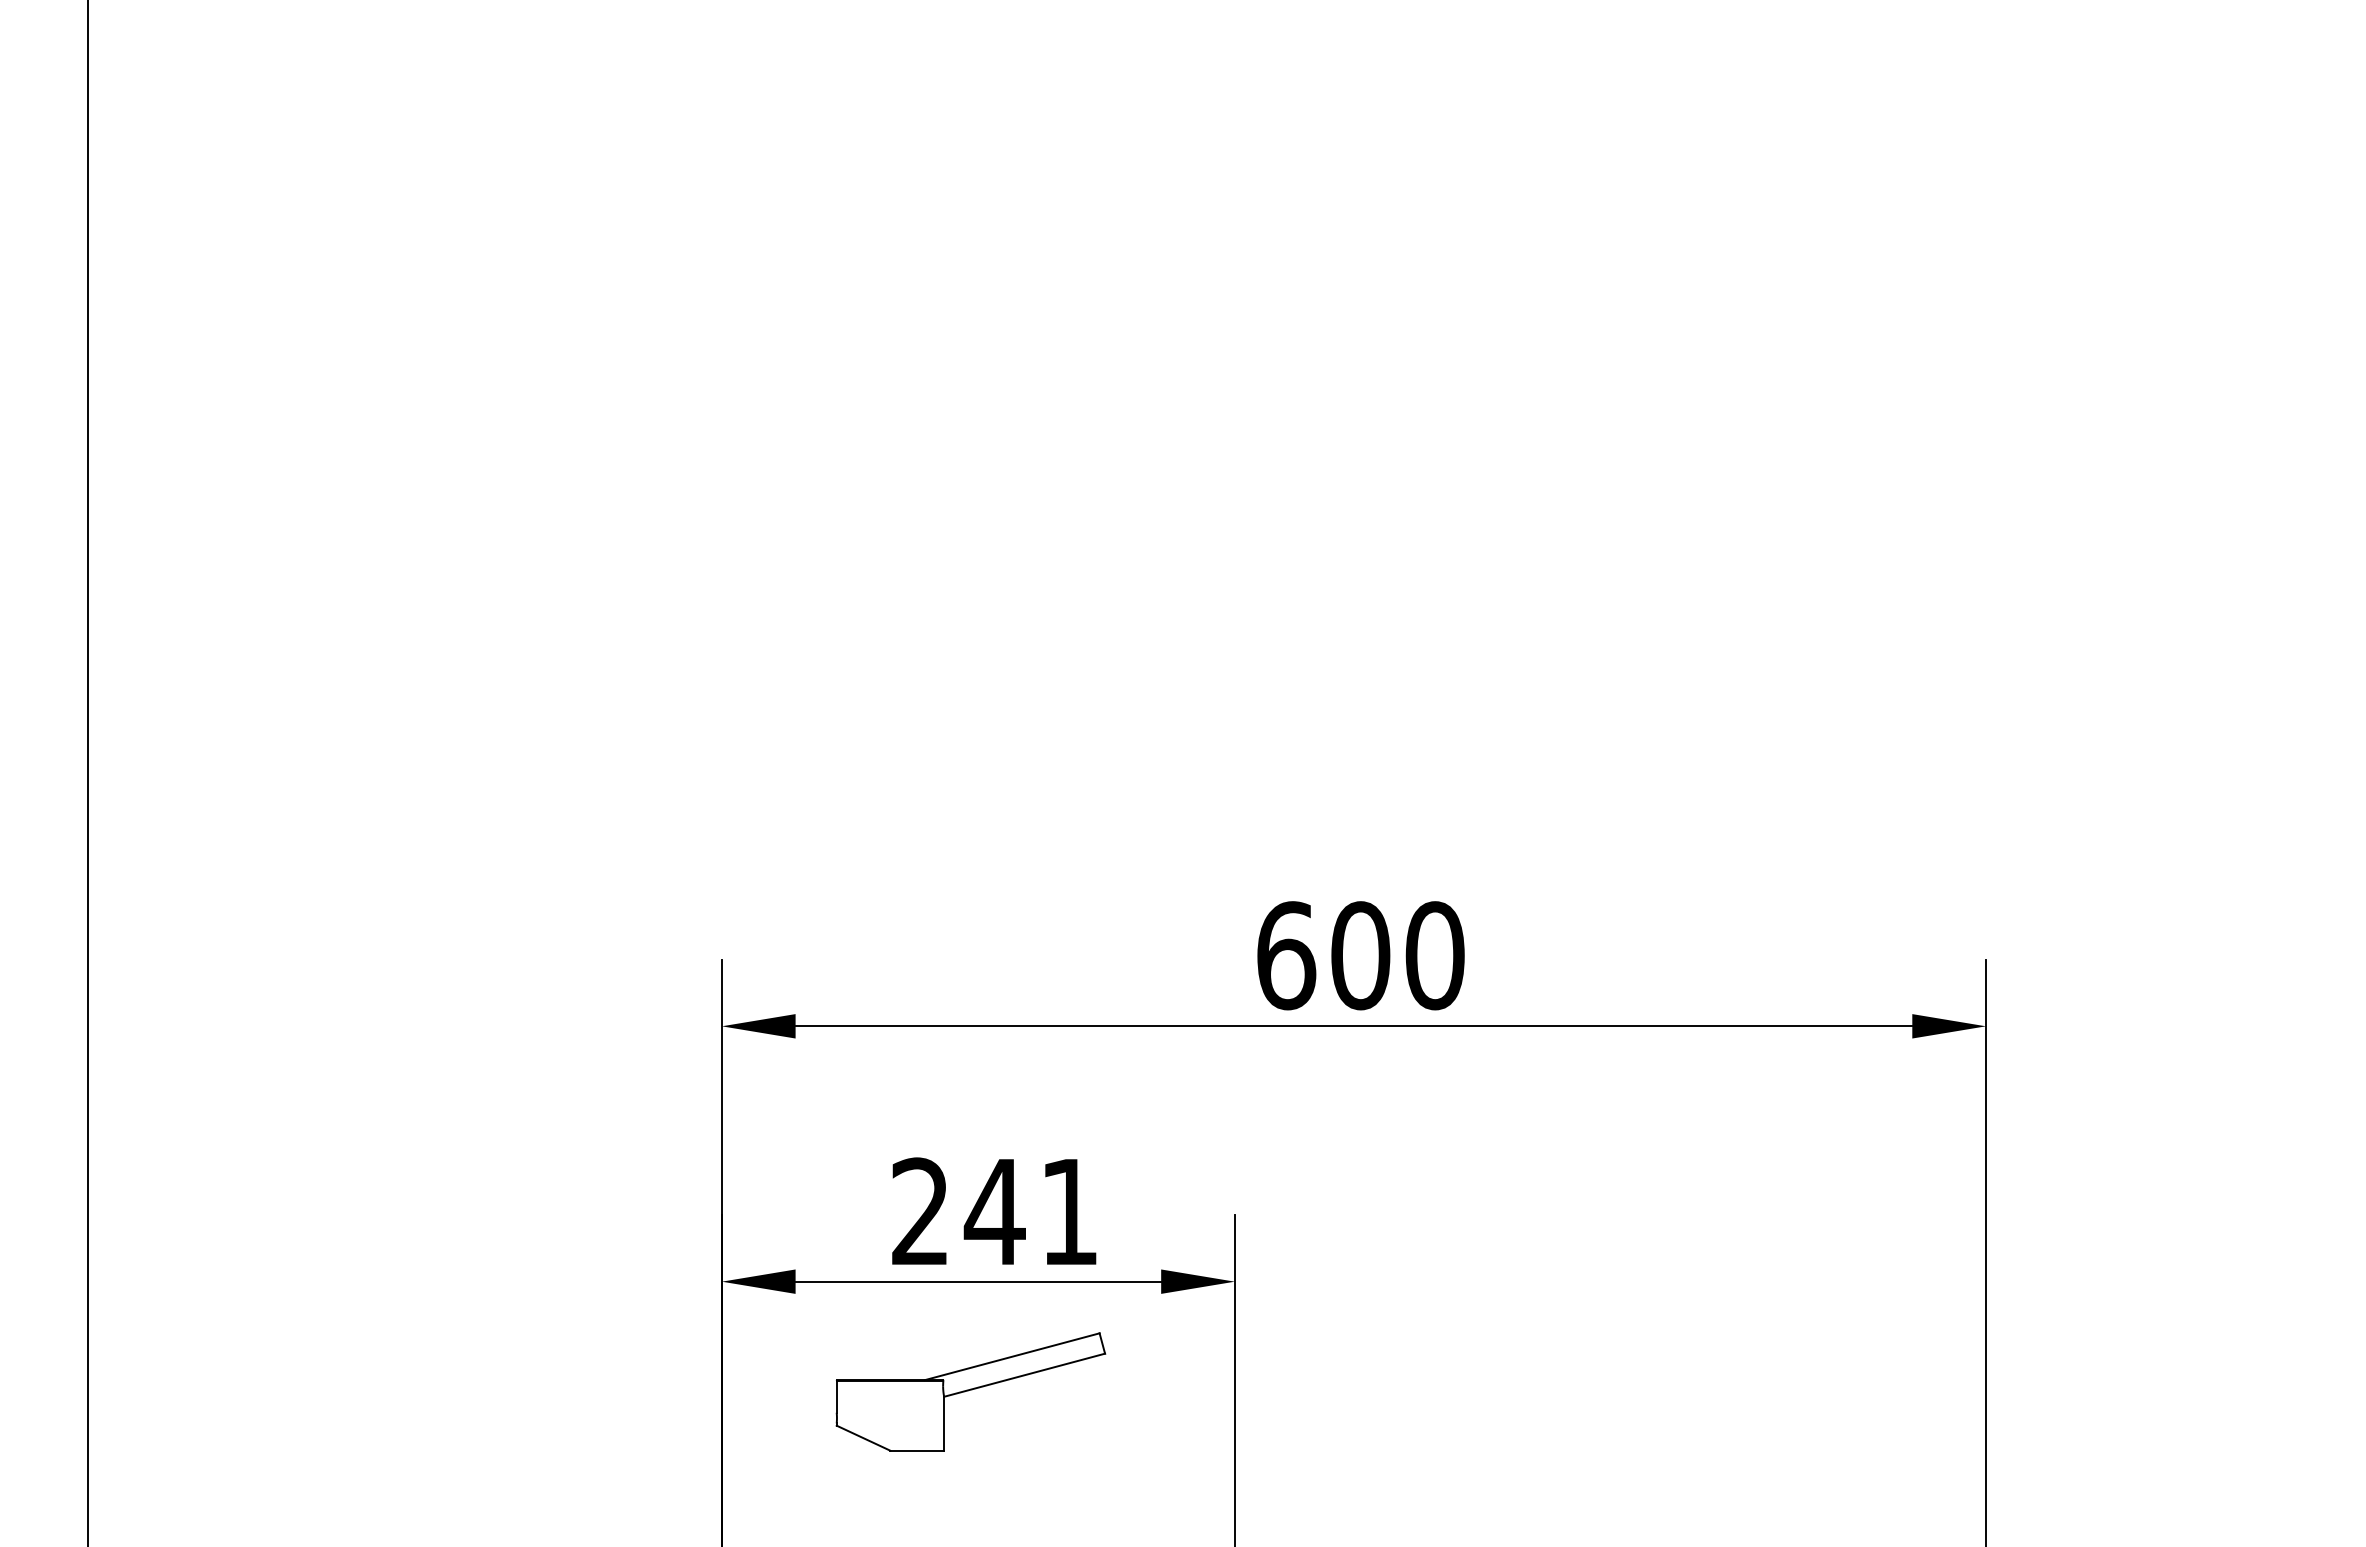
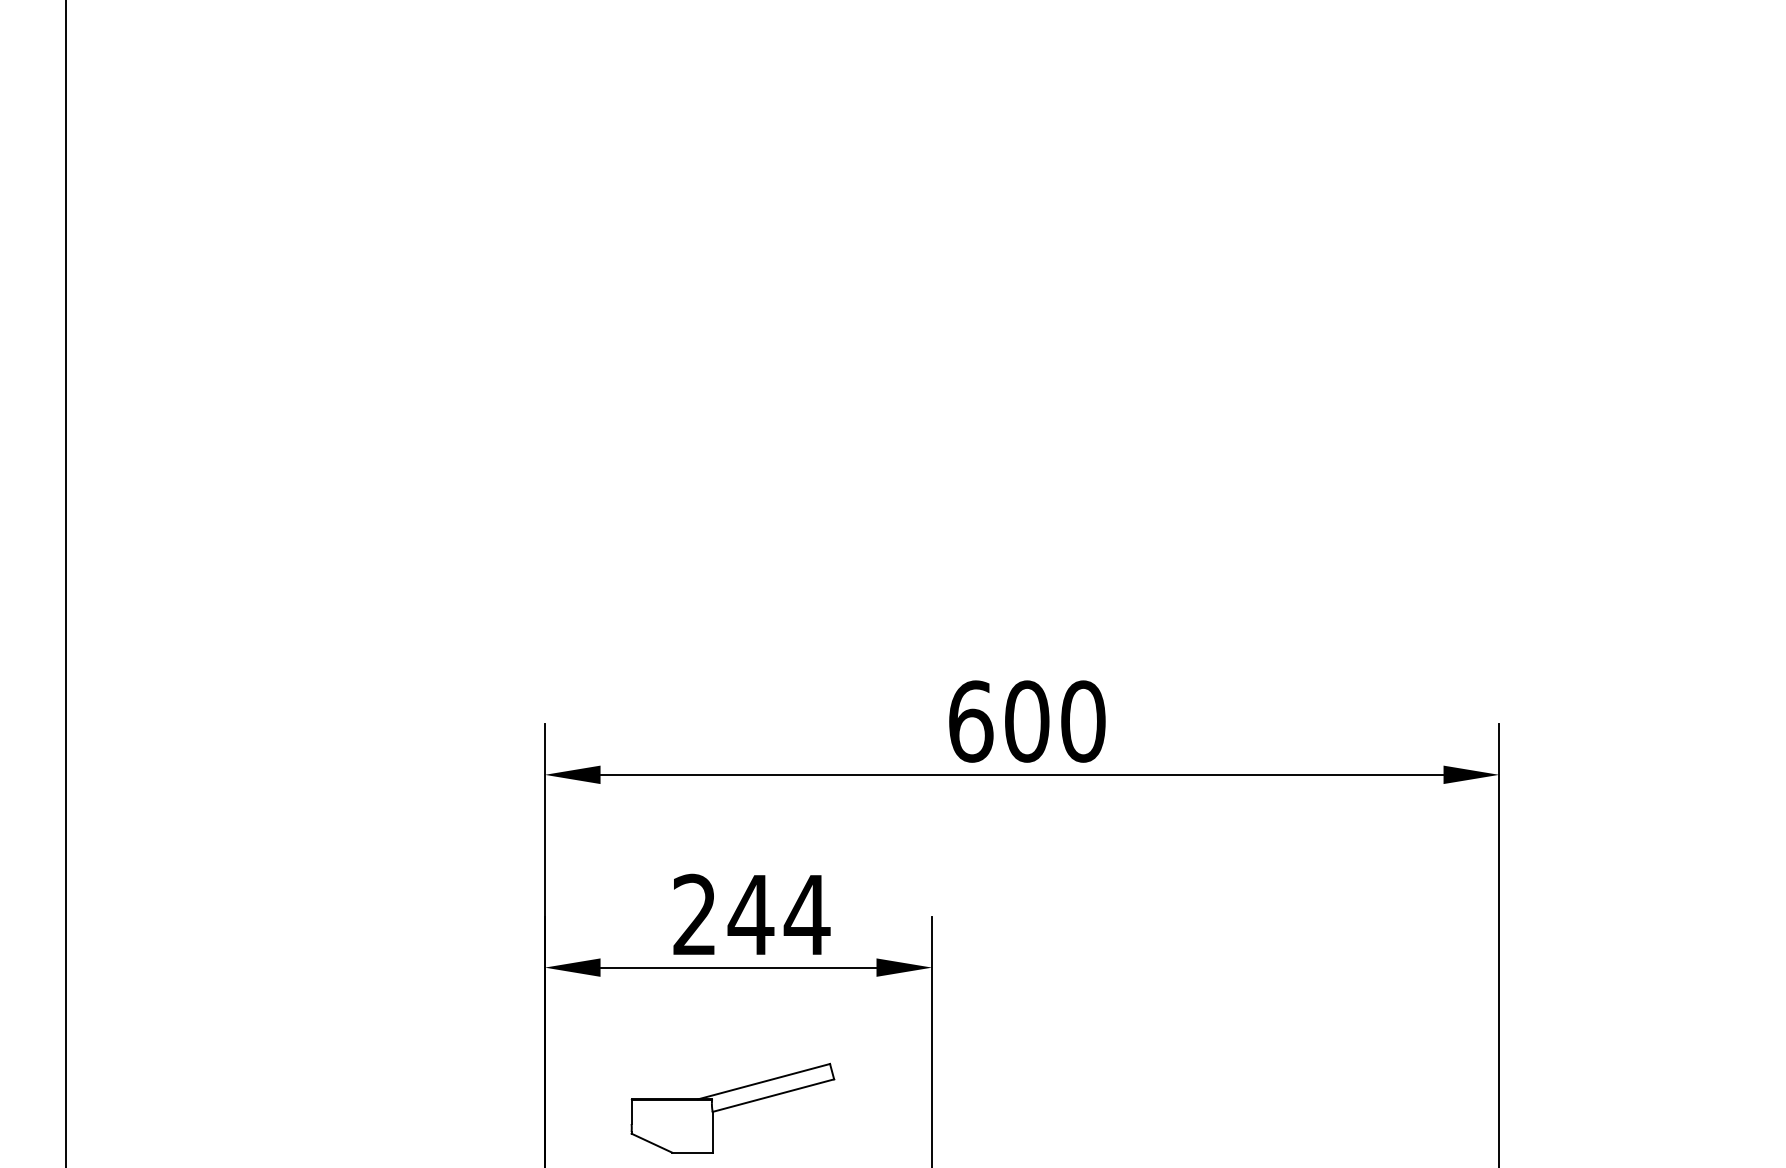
text: (1069, 1211) -> (807, 914), 241 -> 244
part: (970, 1391) -> (732, 1107), moved

